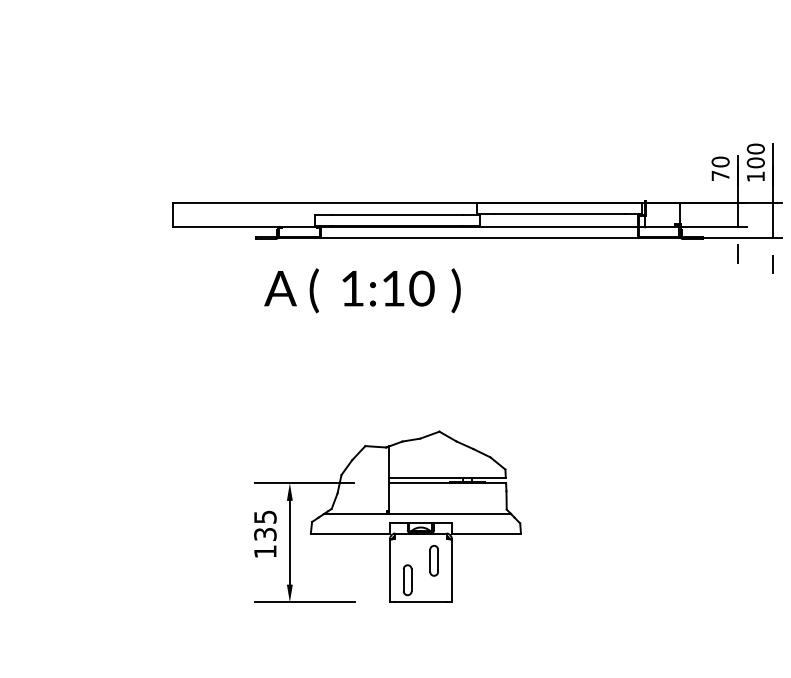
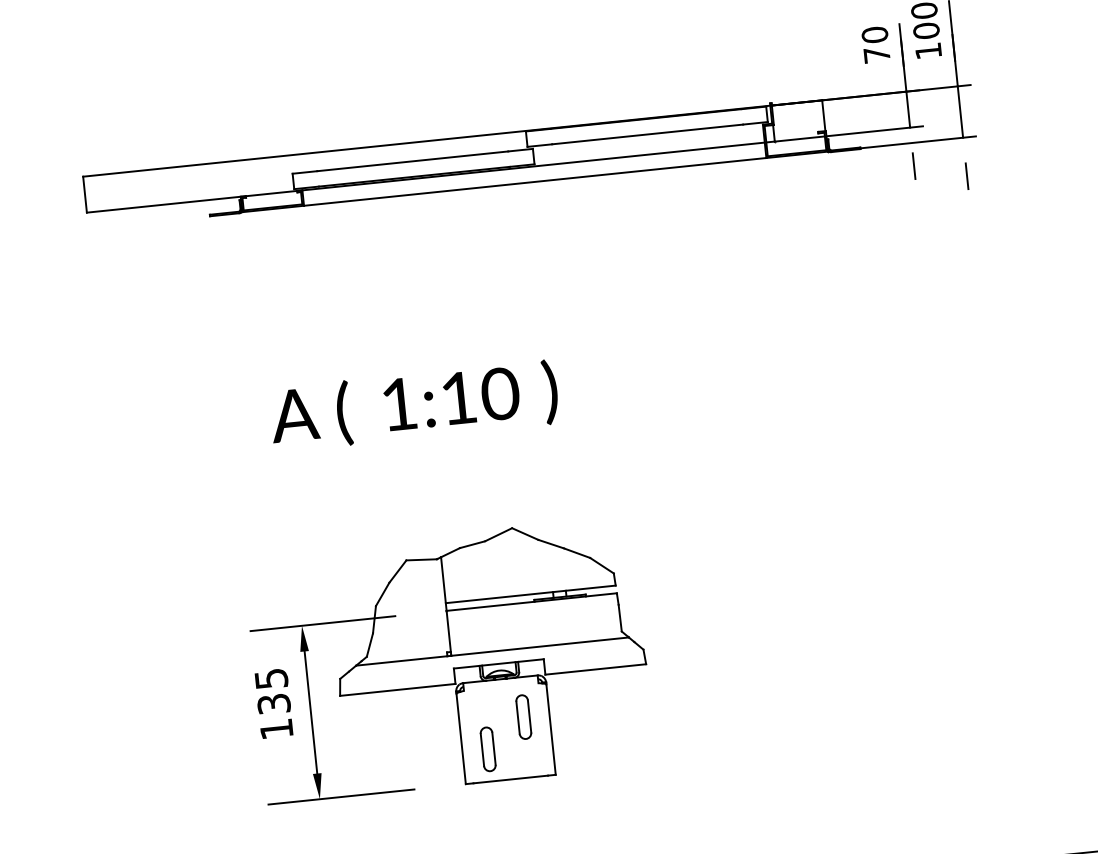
text: (362, 290) -> (414, 405), moved
part: (387, 516) -> (449, 659), moved

